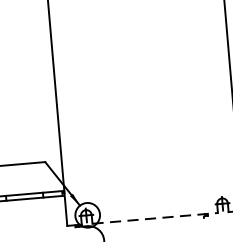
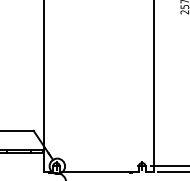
line: (155, 217) -> (99, 171), dashed -> solid

